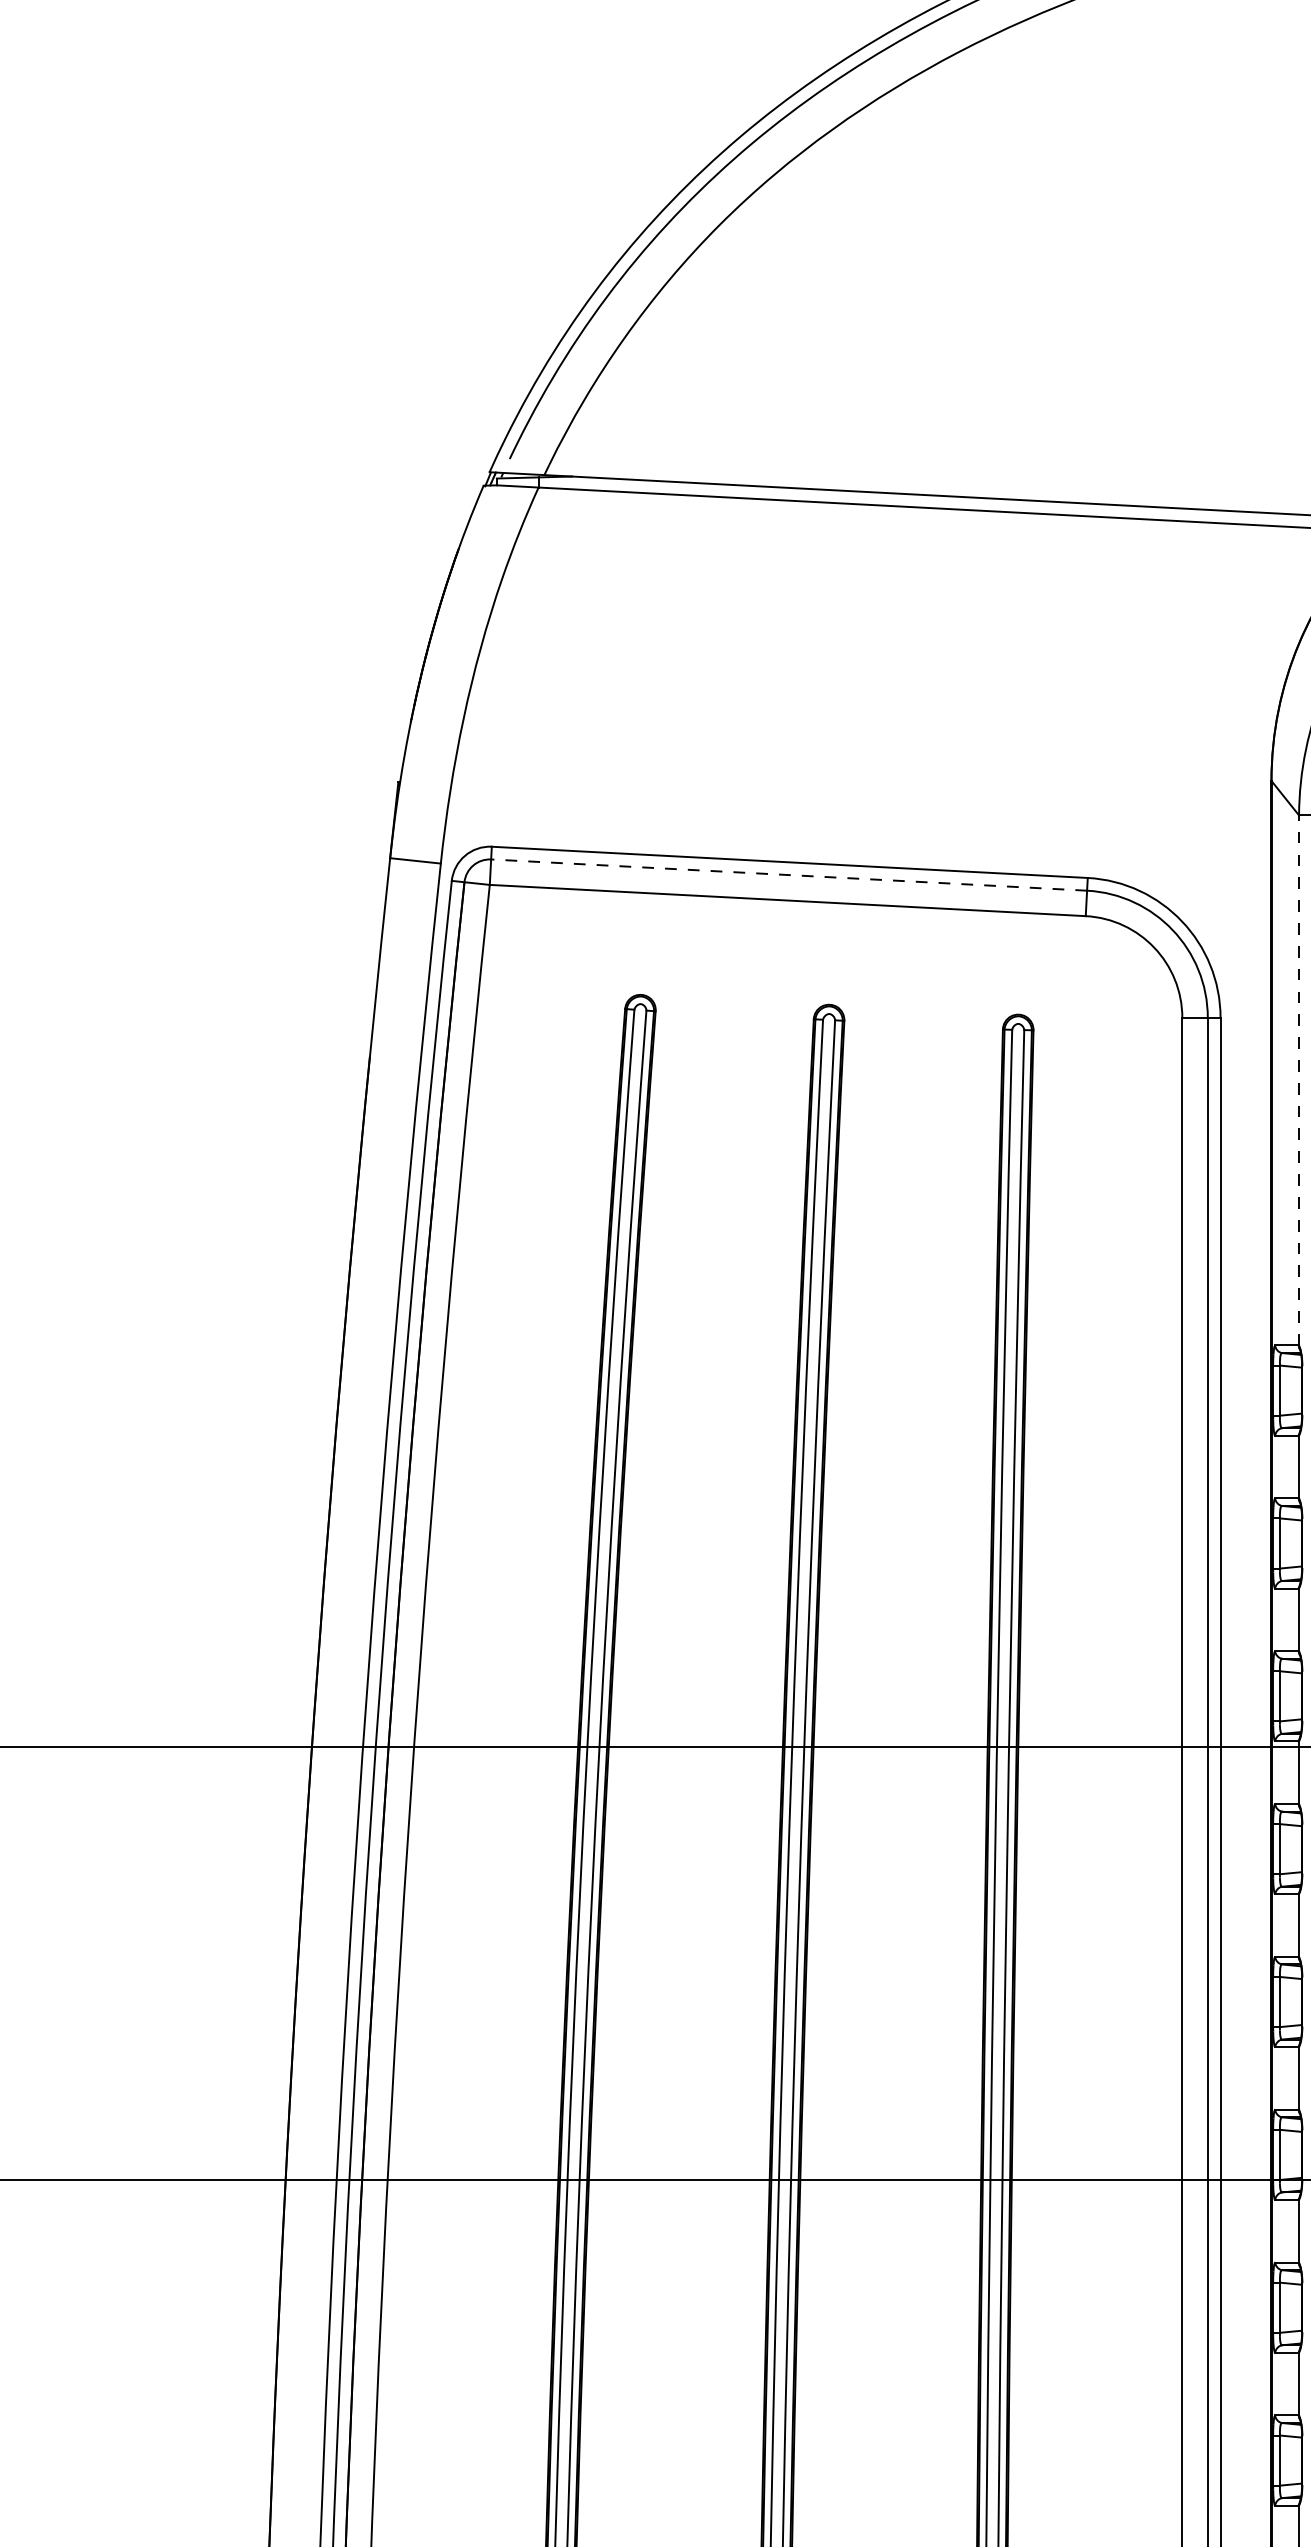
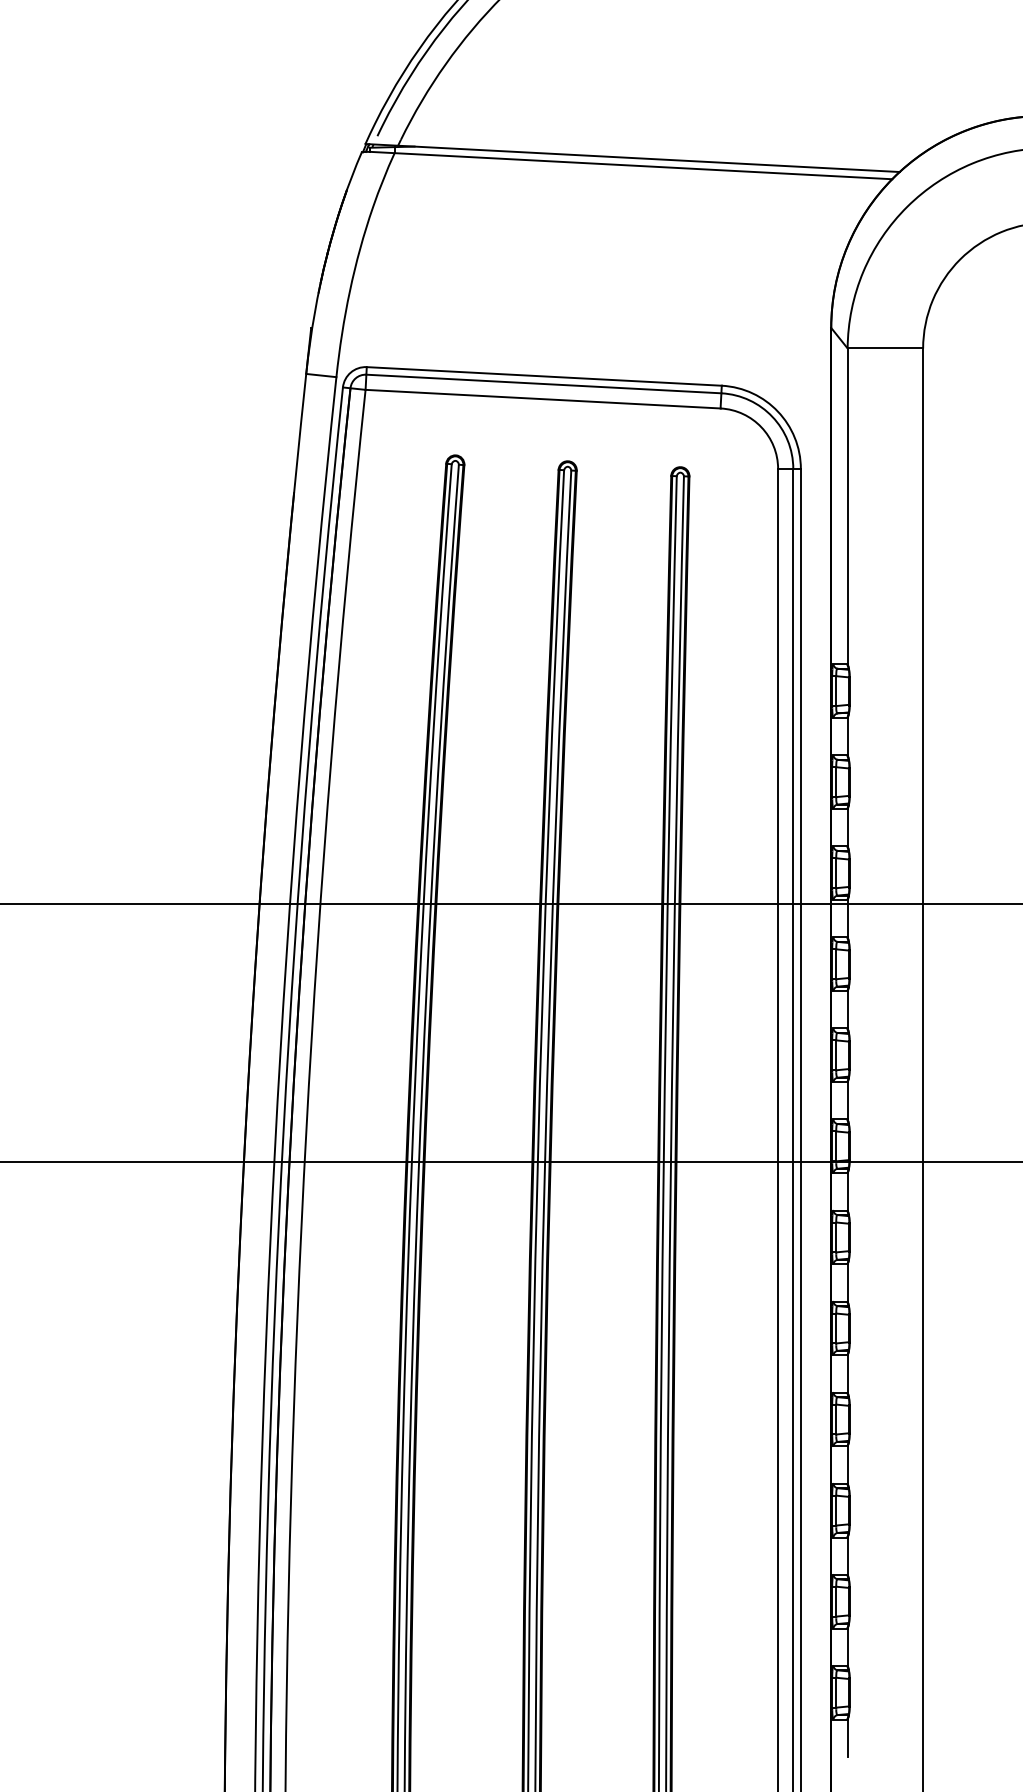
line: (788, 875) -> (543, 384), dashed -> solid
line: (1298, 1080) -> (847, 506), dashed -> solid

